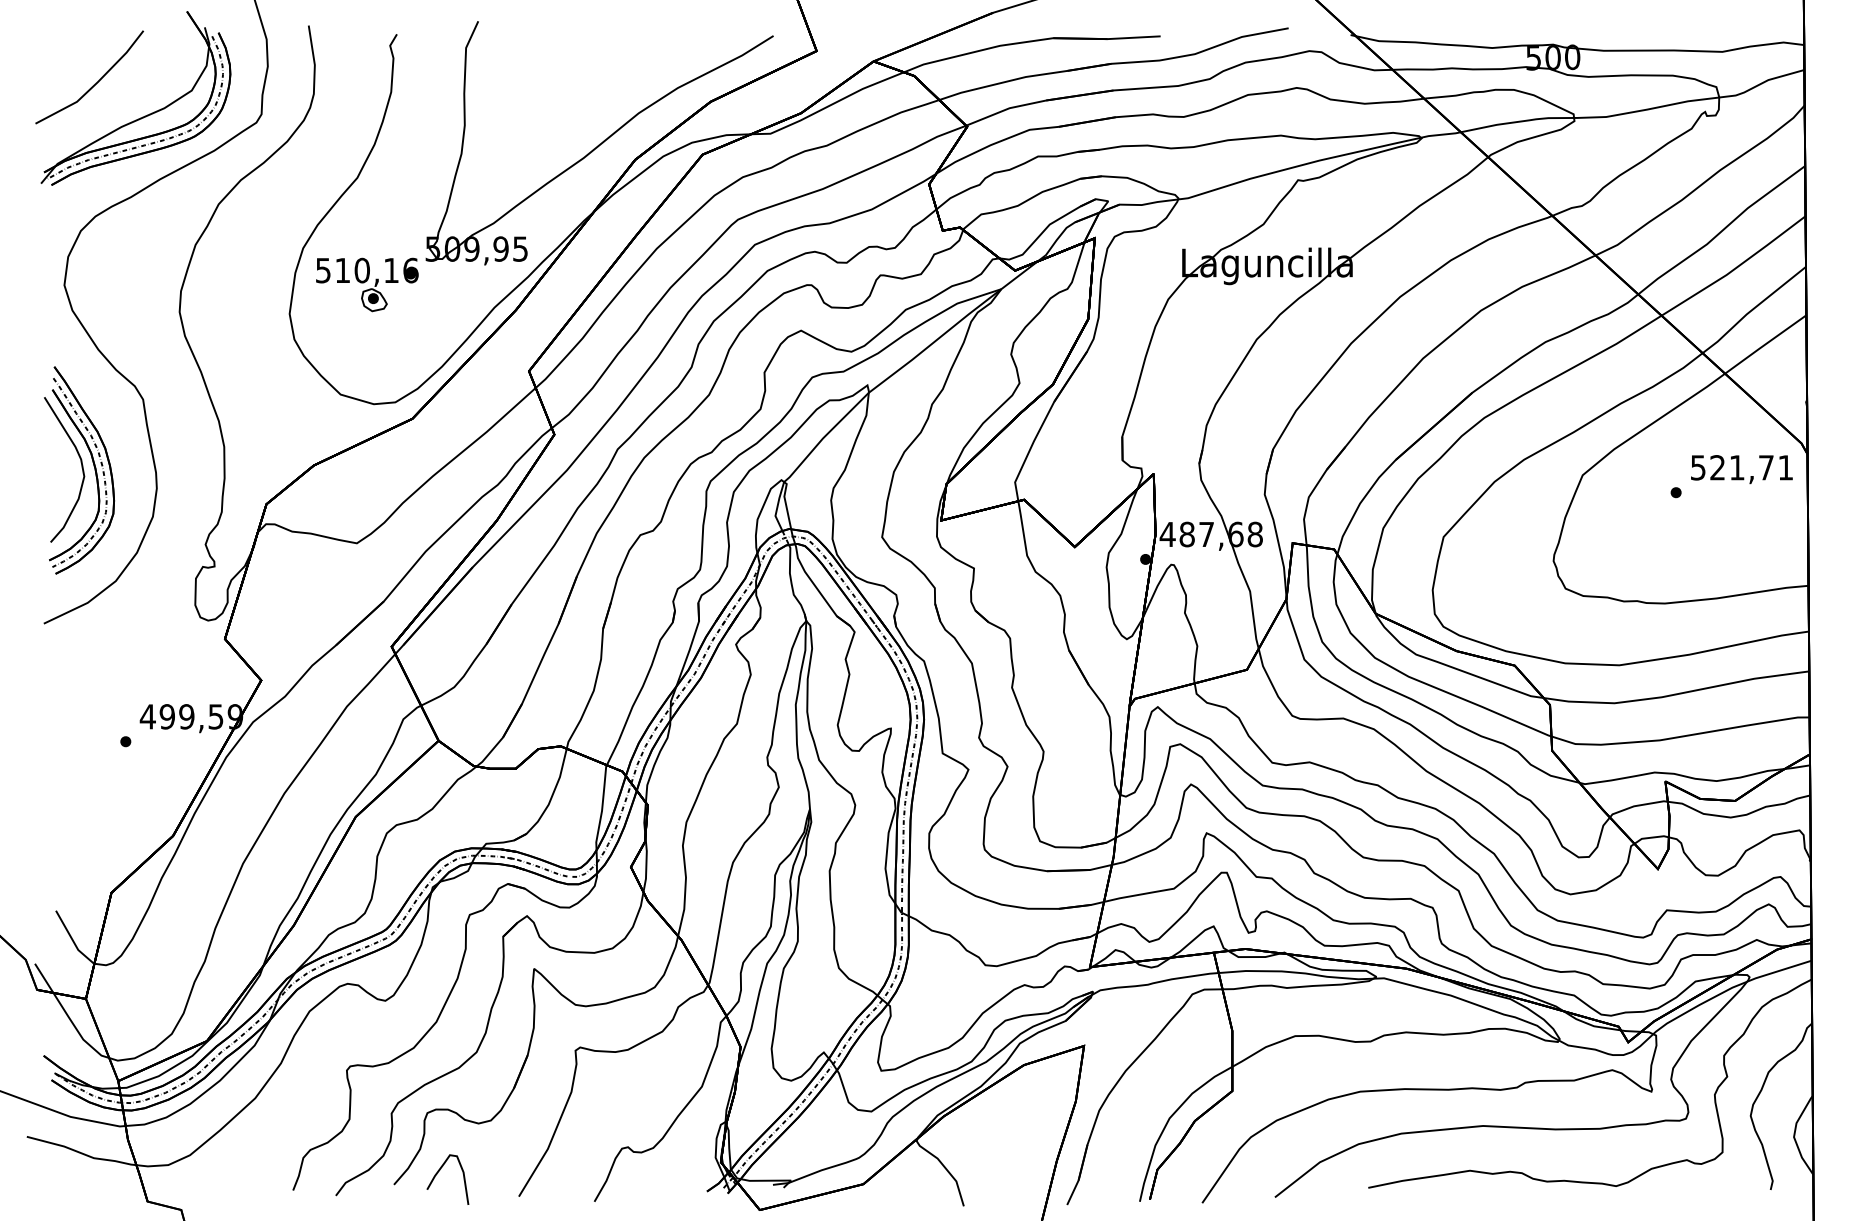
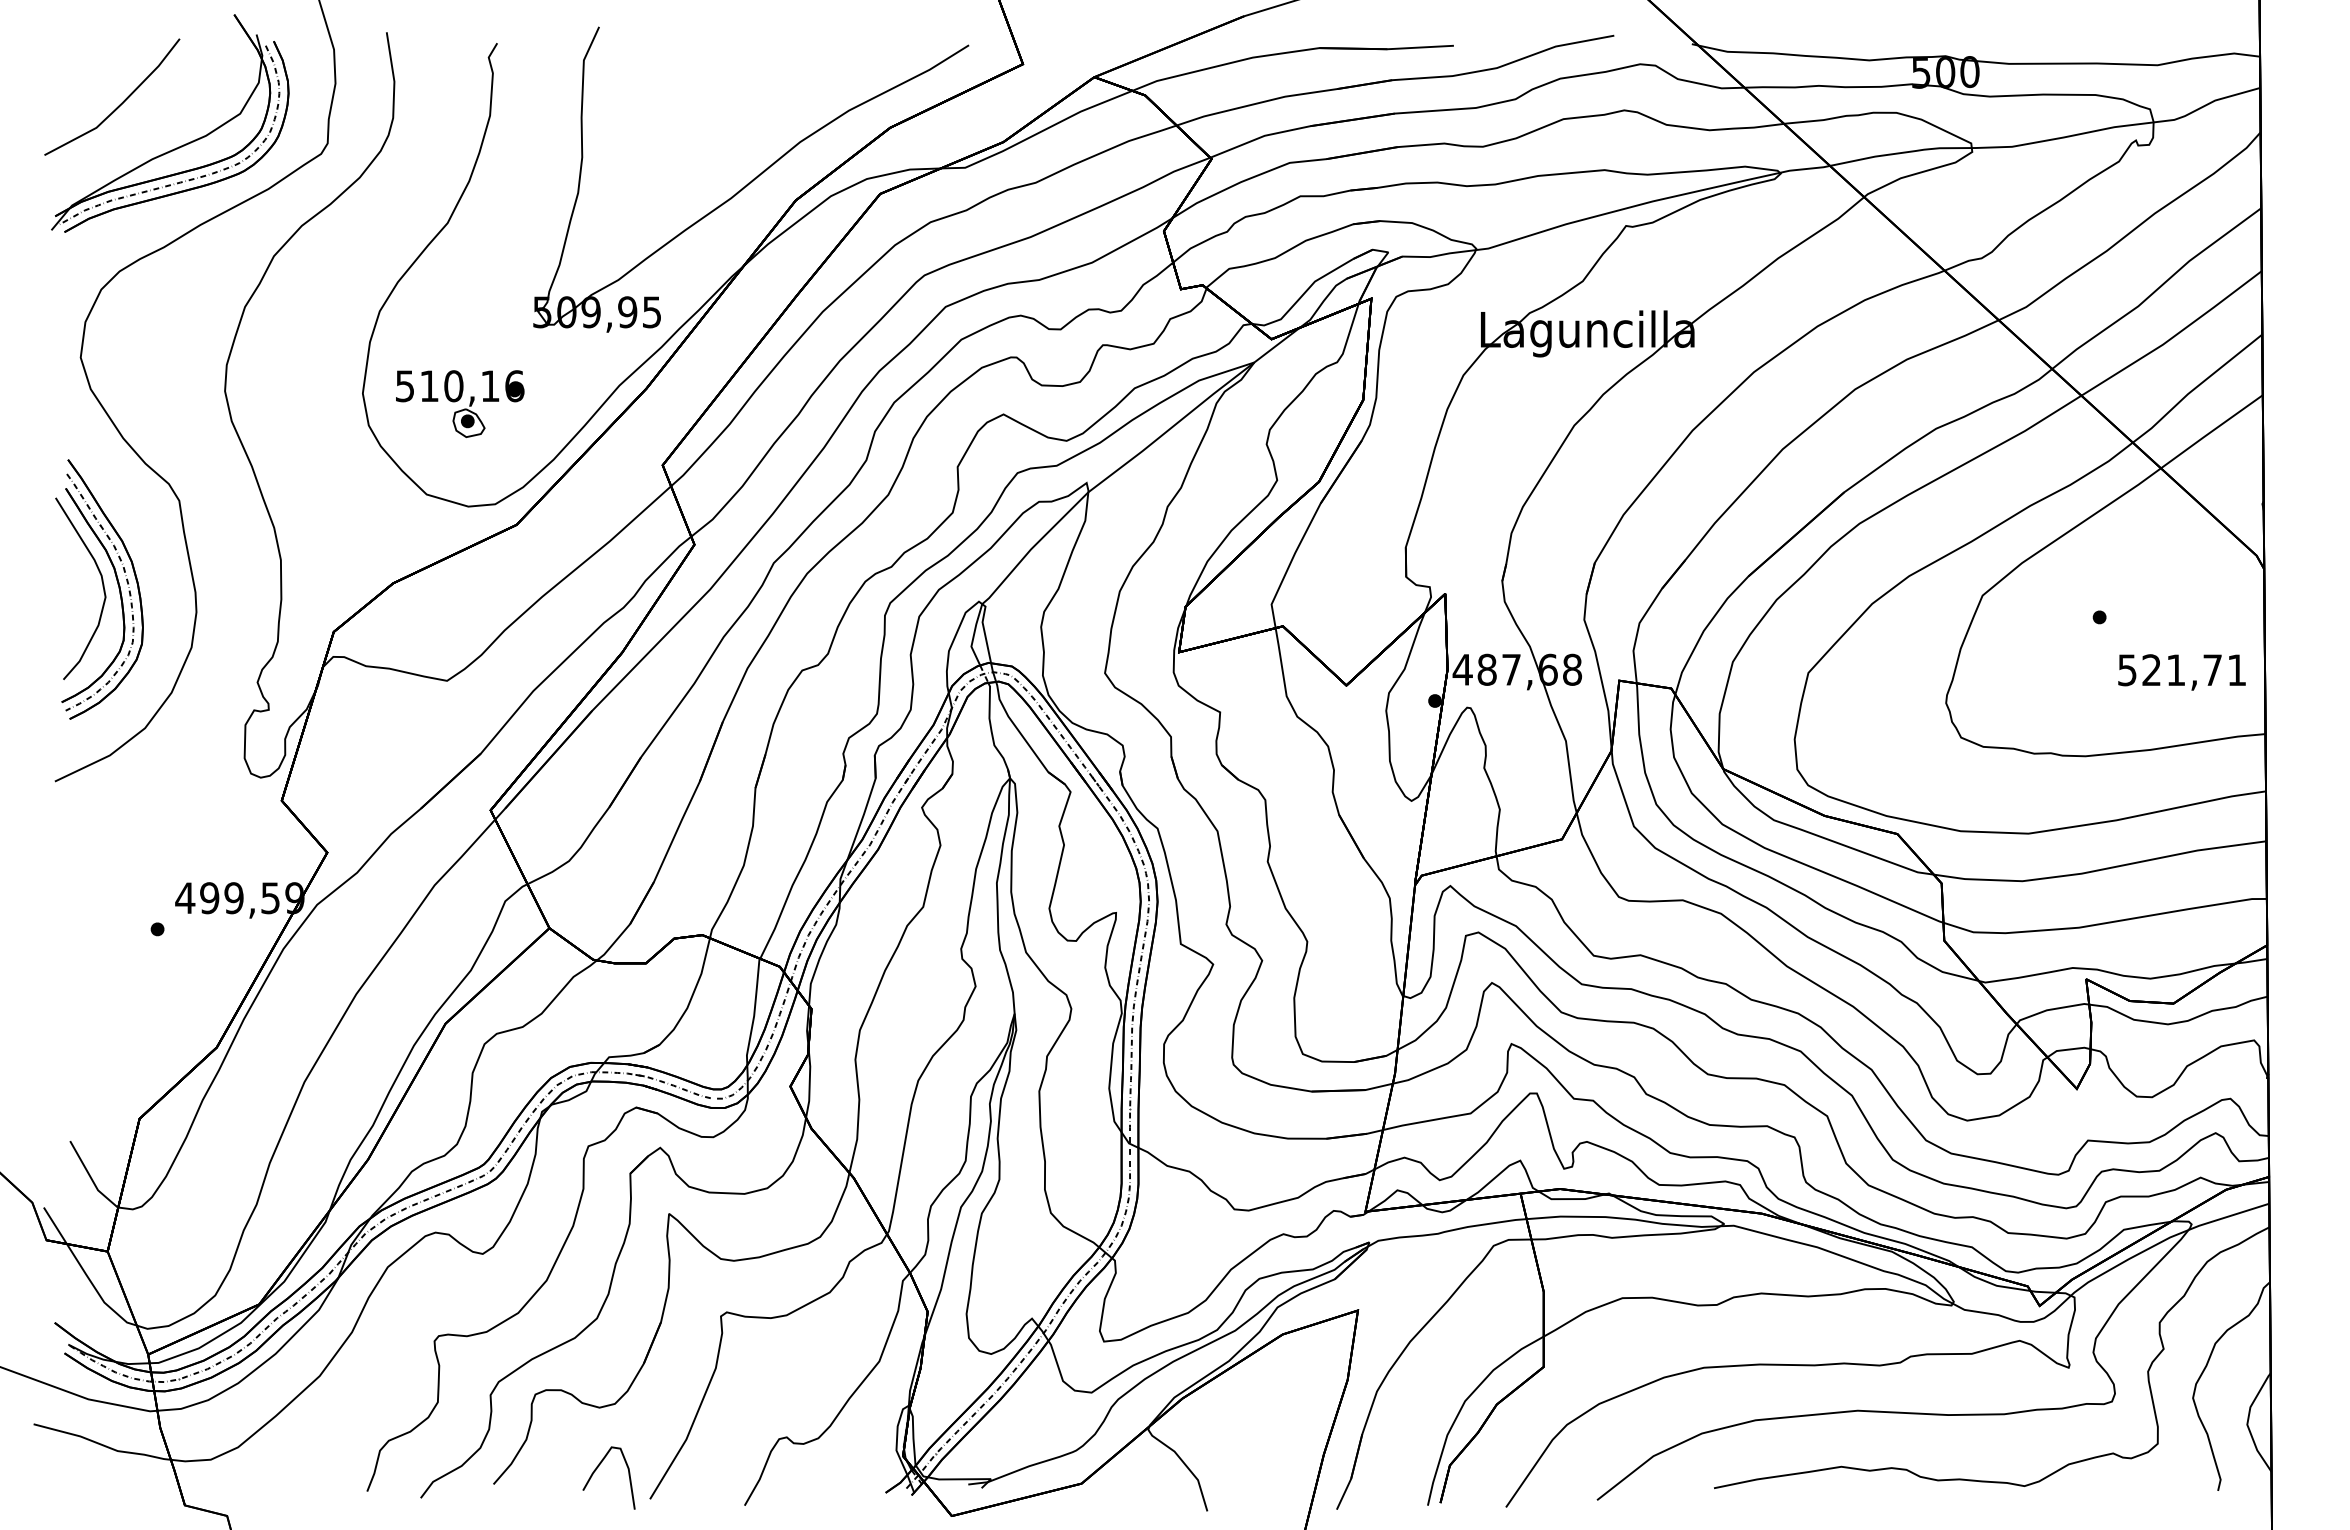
part: (367, 284) -> (460, 403), moved
text: (1741, 469) -> (2181, 672), moved
curve: (437, 1173) -> (596, 1470), moved

